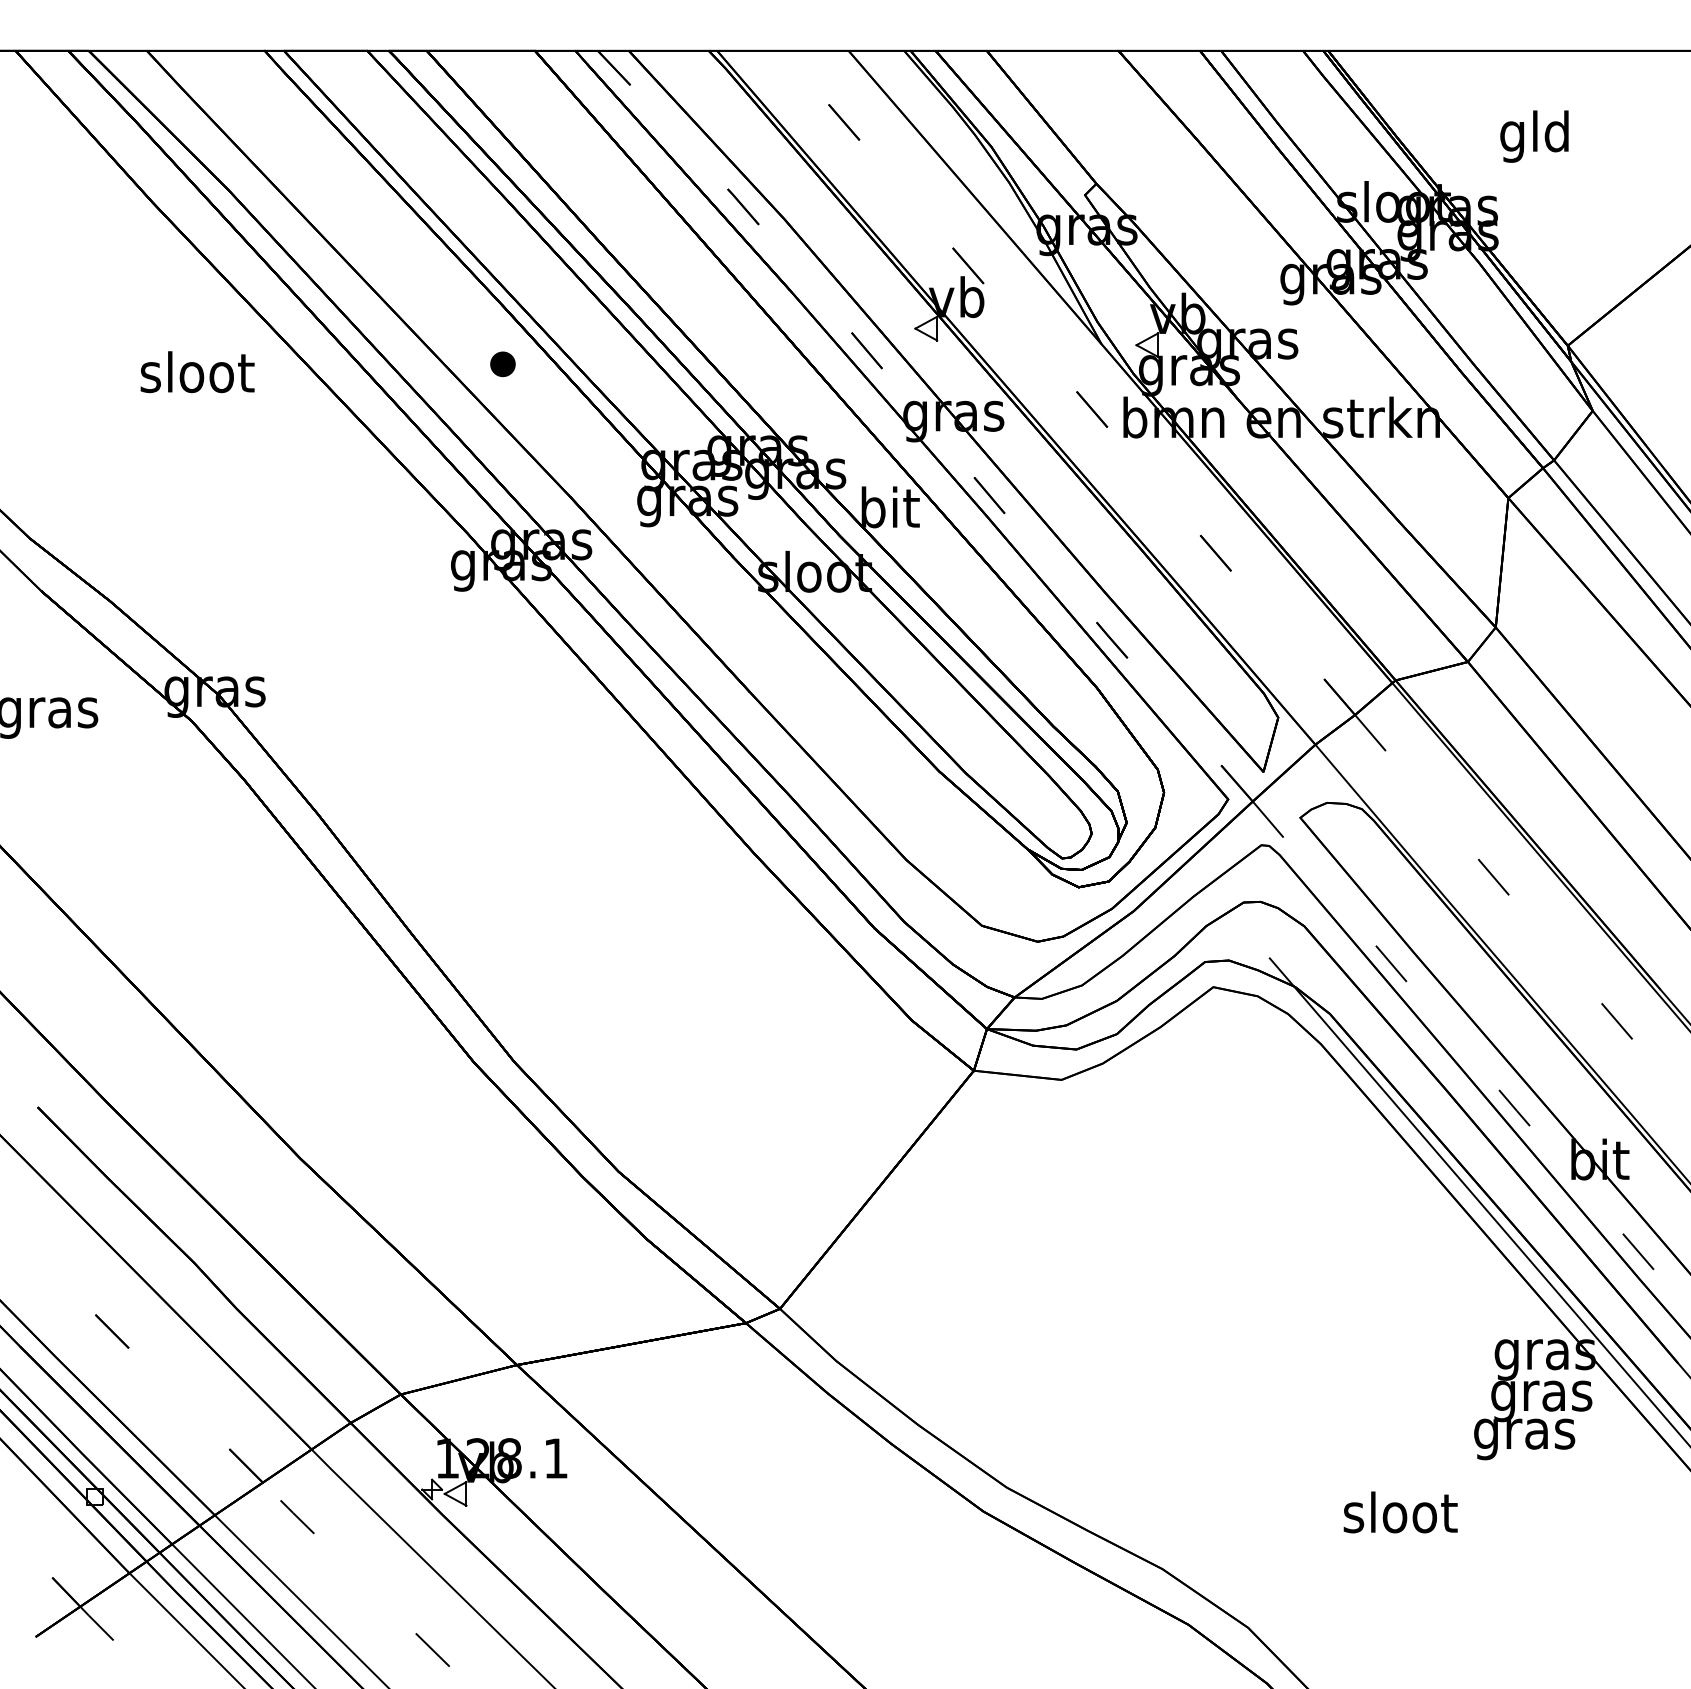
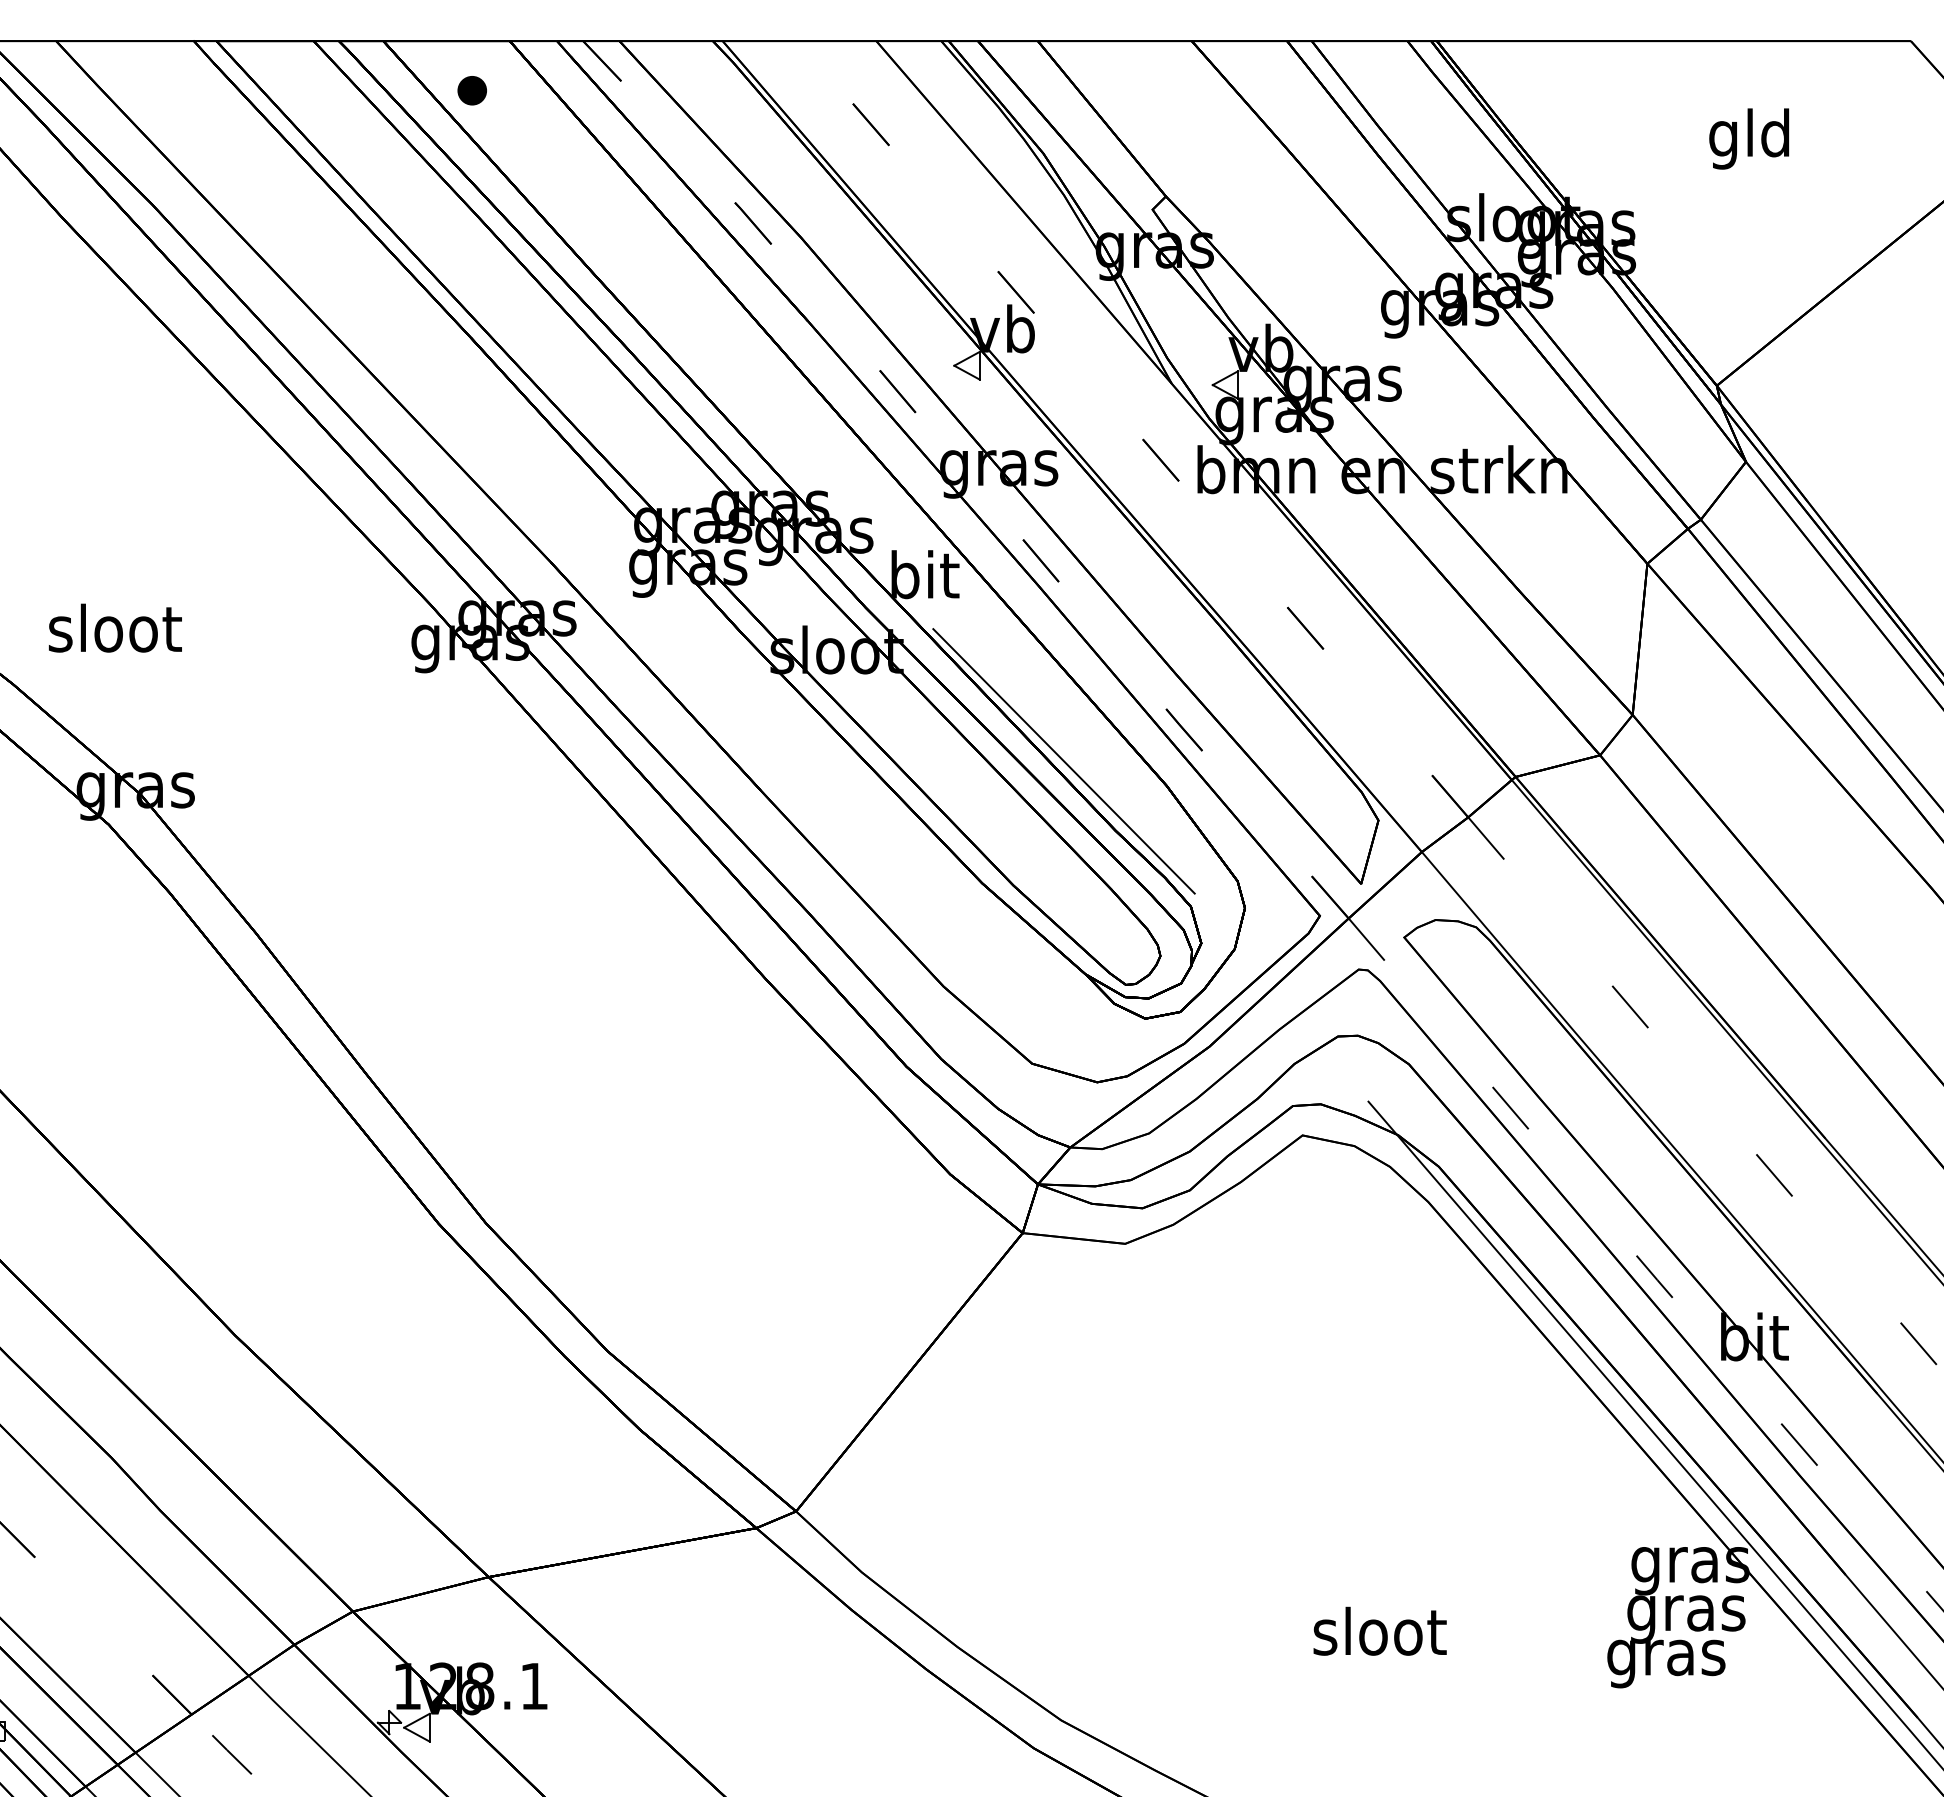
text: (1534, 136) -> (1749, 138), moved
part: (502, 364) -> (471, 90), moved
text: (197, 372) -> (115, 628), moved
line: (1009, 666) -> (1064, 760), added
text: (1400, 1512) -> (1379, 1631), moved

